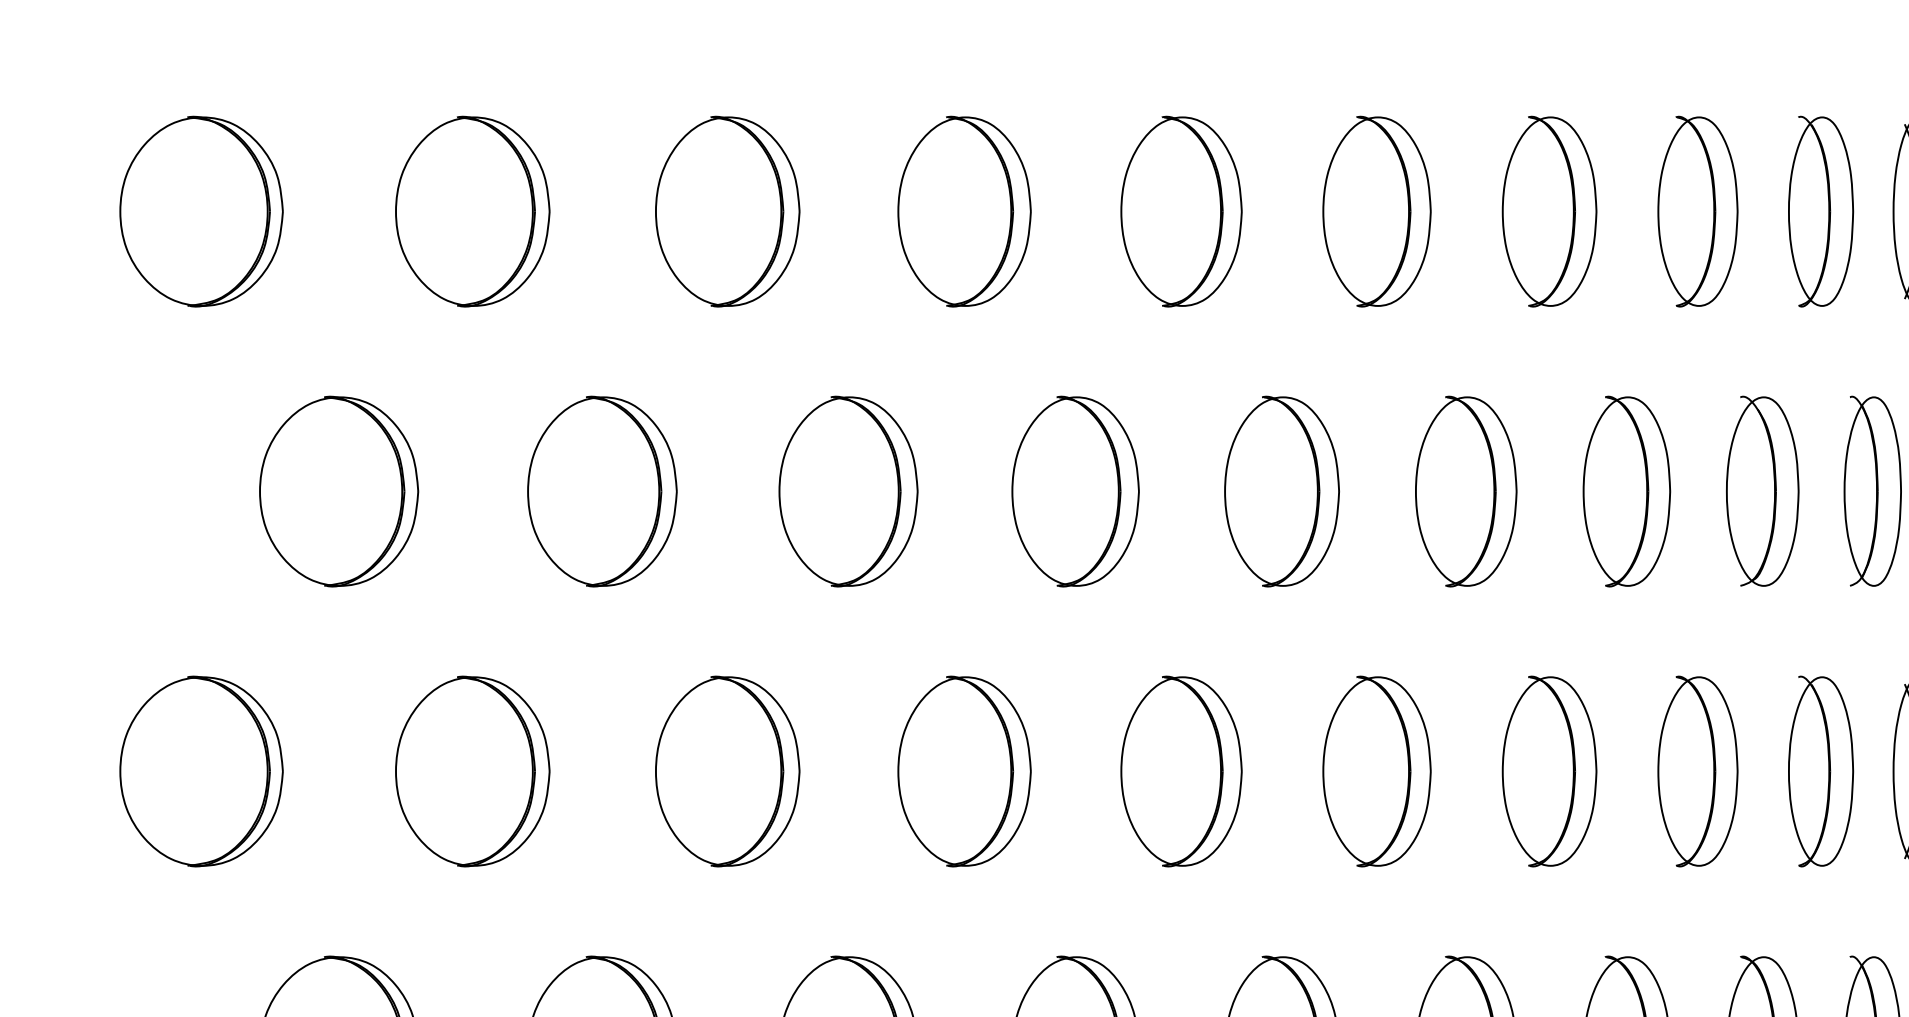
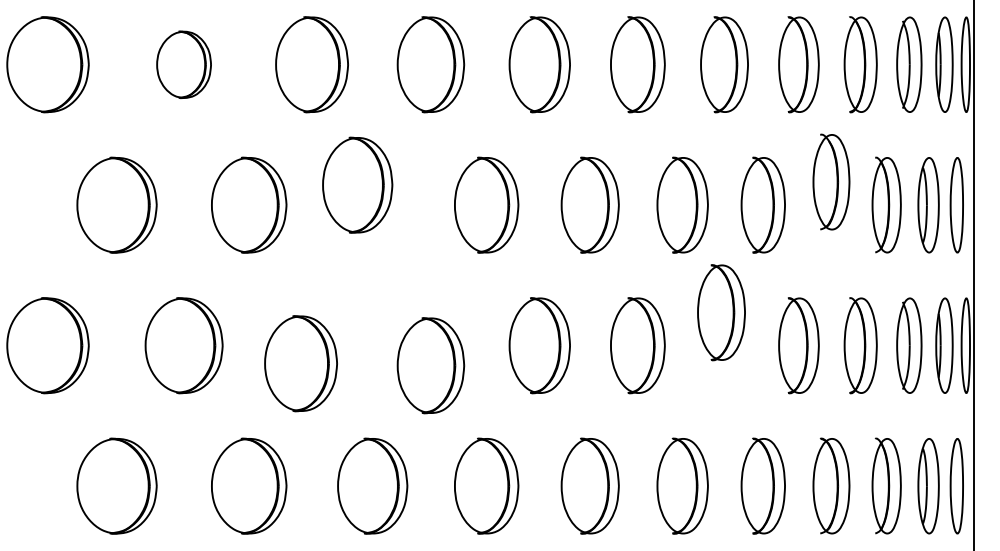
part: (471, 211) -> (183, 64), size x0.7
part: (848, 490) -> (357, 184), moved
part: (1762, 490) -> (831, 181), moved
part: (726, 771) -> (300, 363), moved
part: (963, 771) -> (430, 365), moved
part: (1549, 771) -> (721, 312), moved

